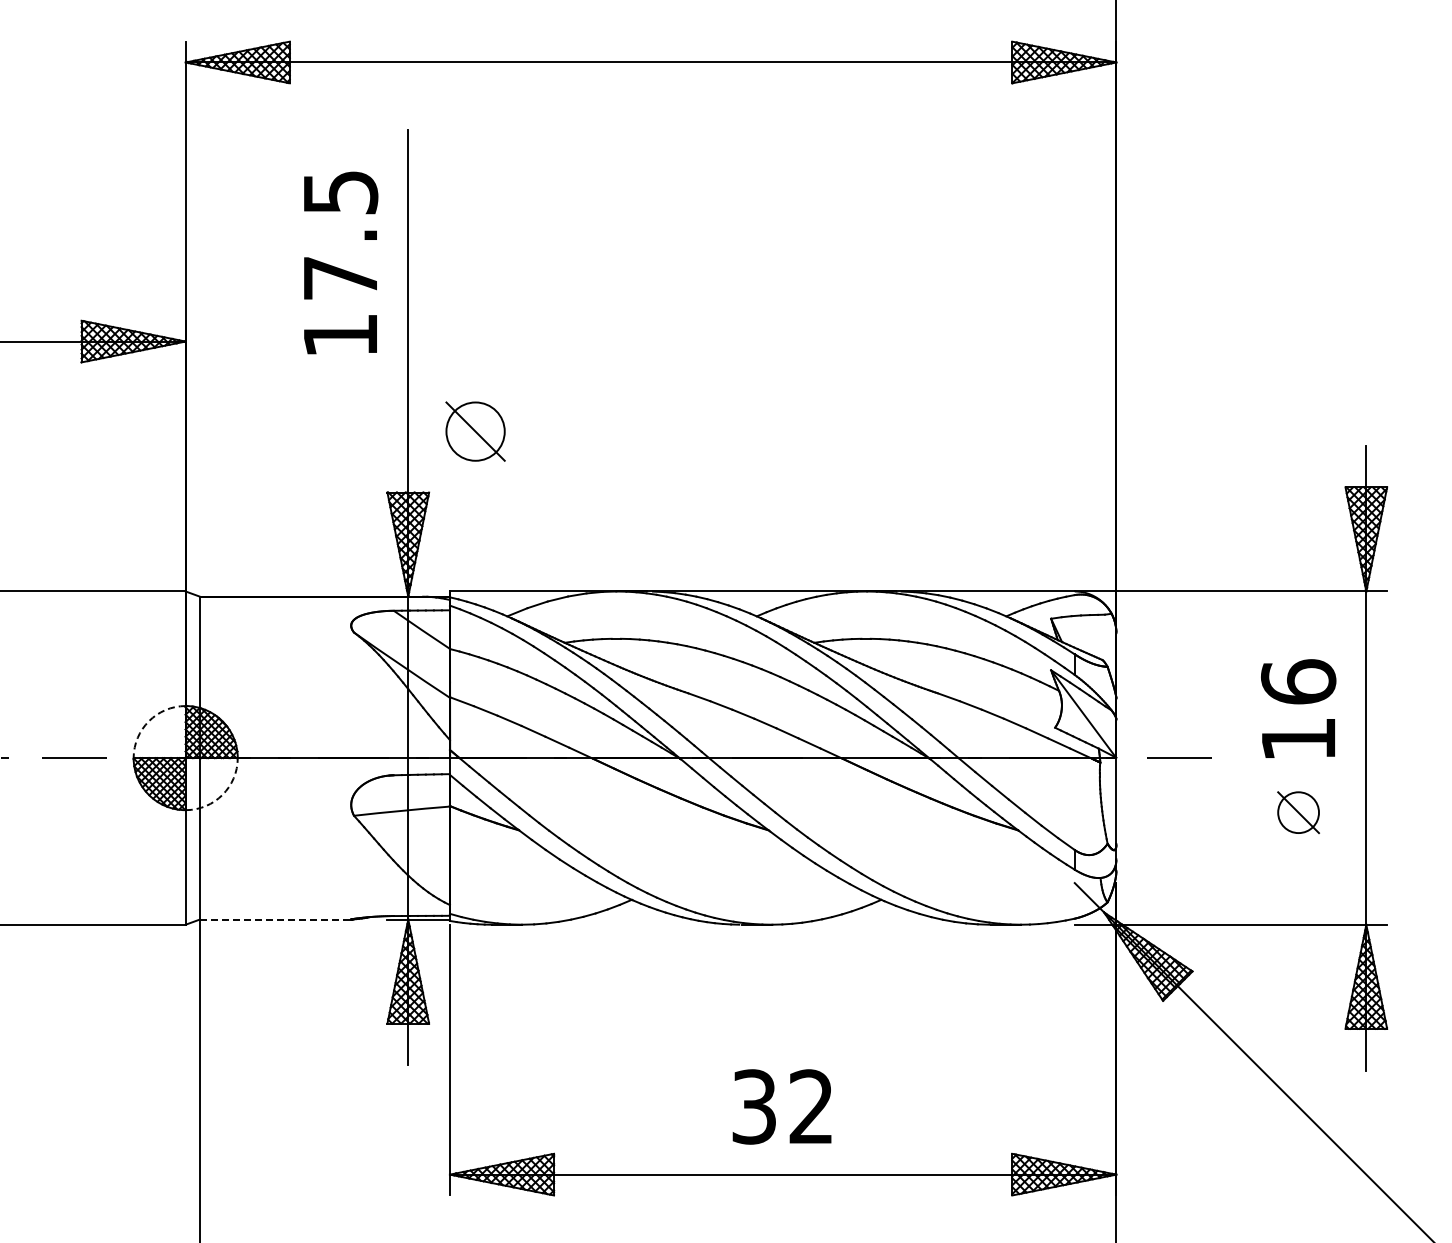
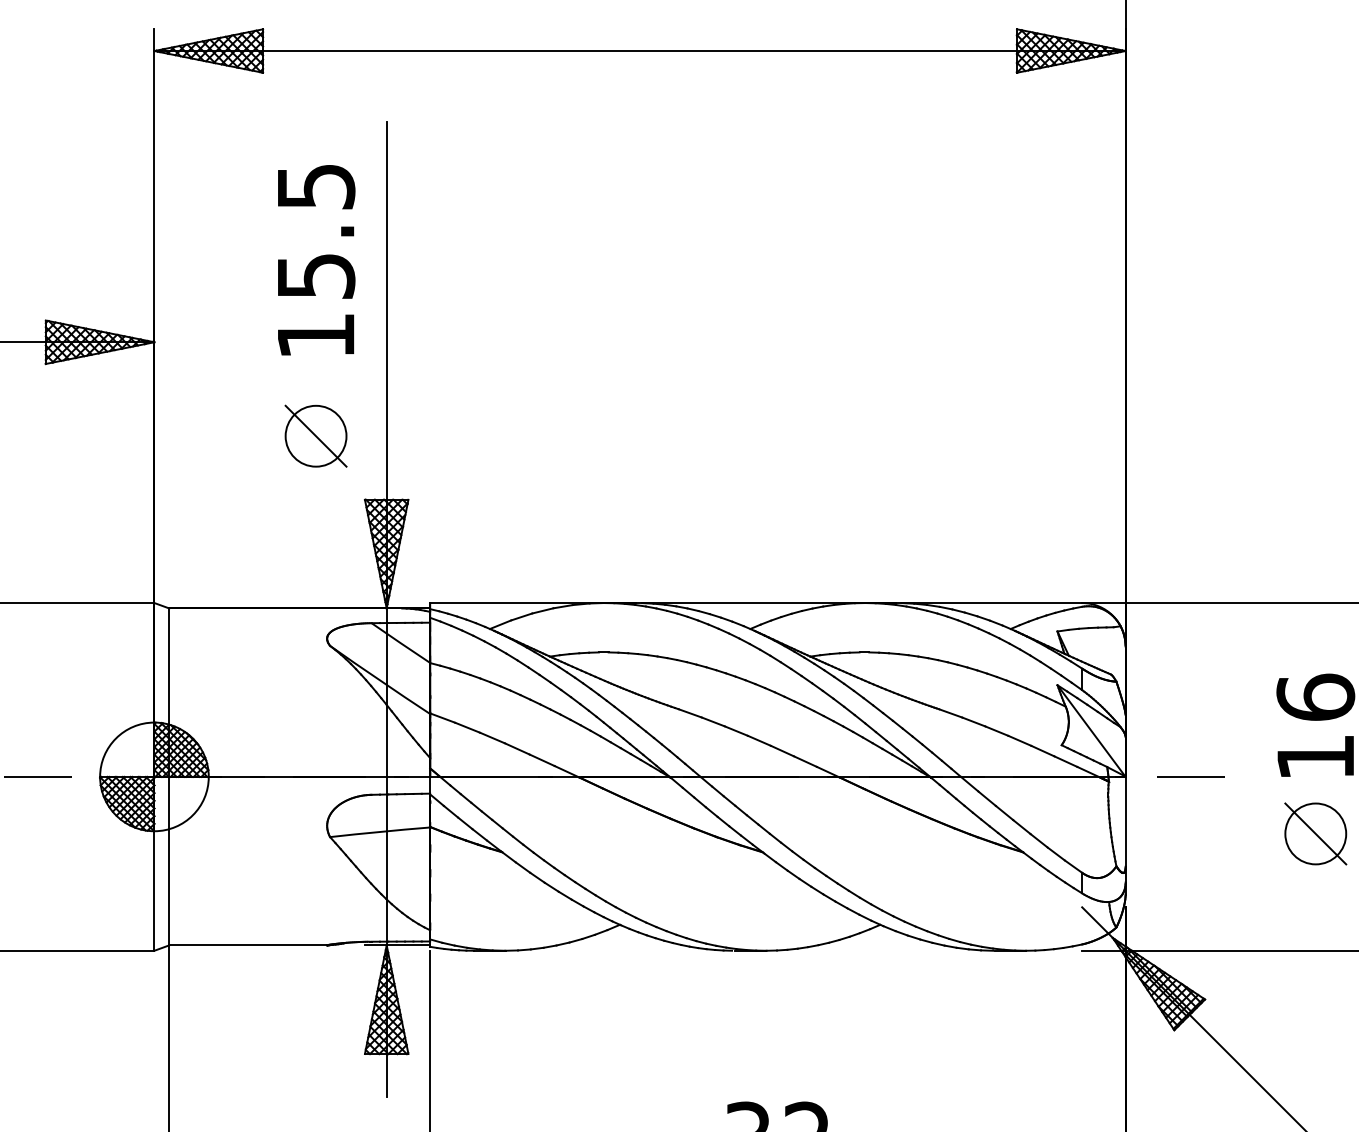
text: (341, 278) -> (317, 276), 17.5 -> 15.5
part: (475, 431) -> (315, 436), moved
arc: (148, 721) -> (115, 738), dashed -> solid
arc: (222, 794) -> (192, 814), dashed -> solid
part: (1298, 812) -> (1315, 833), size x1.43
line: (275, 919) -> (248, 945), dashed -> solid

